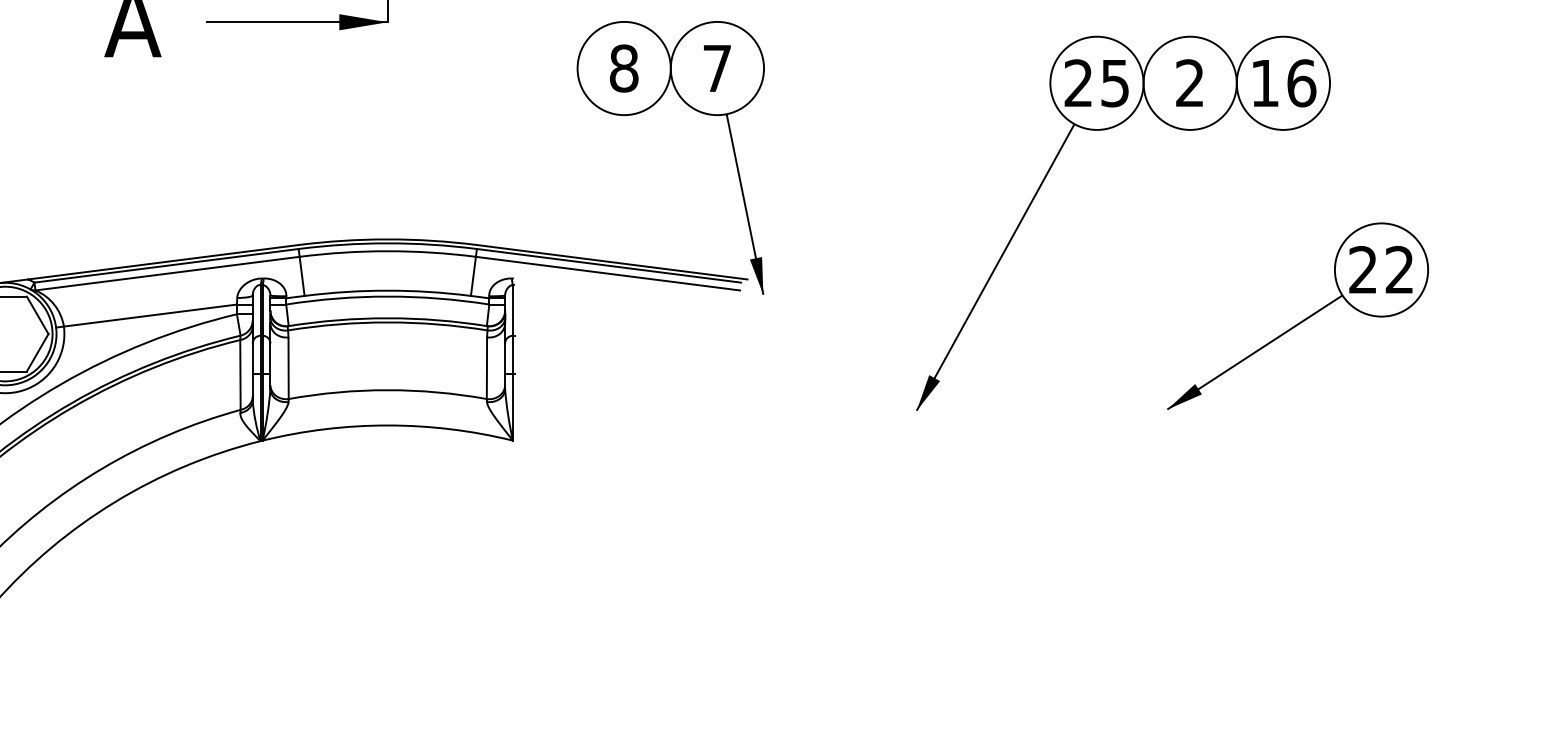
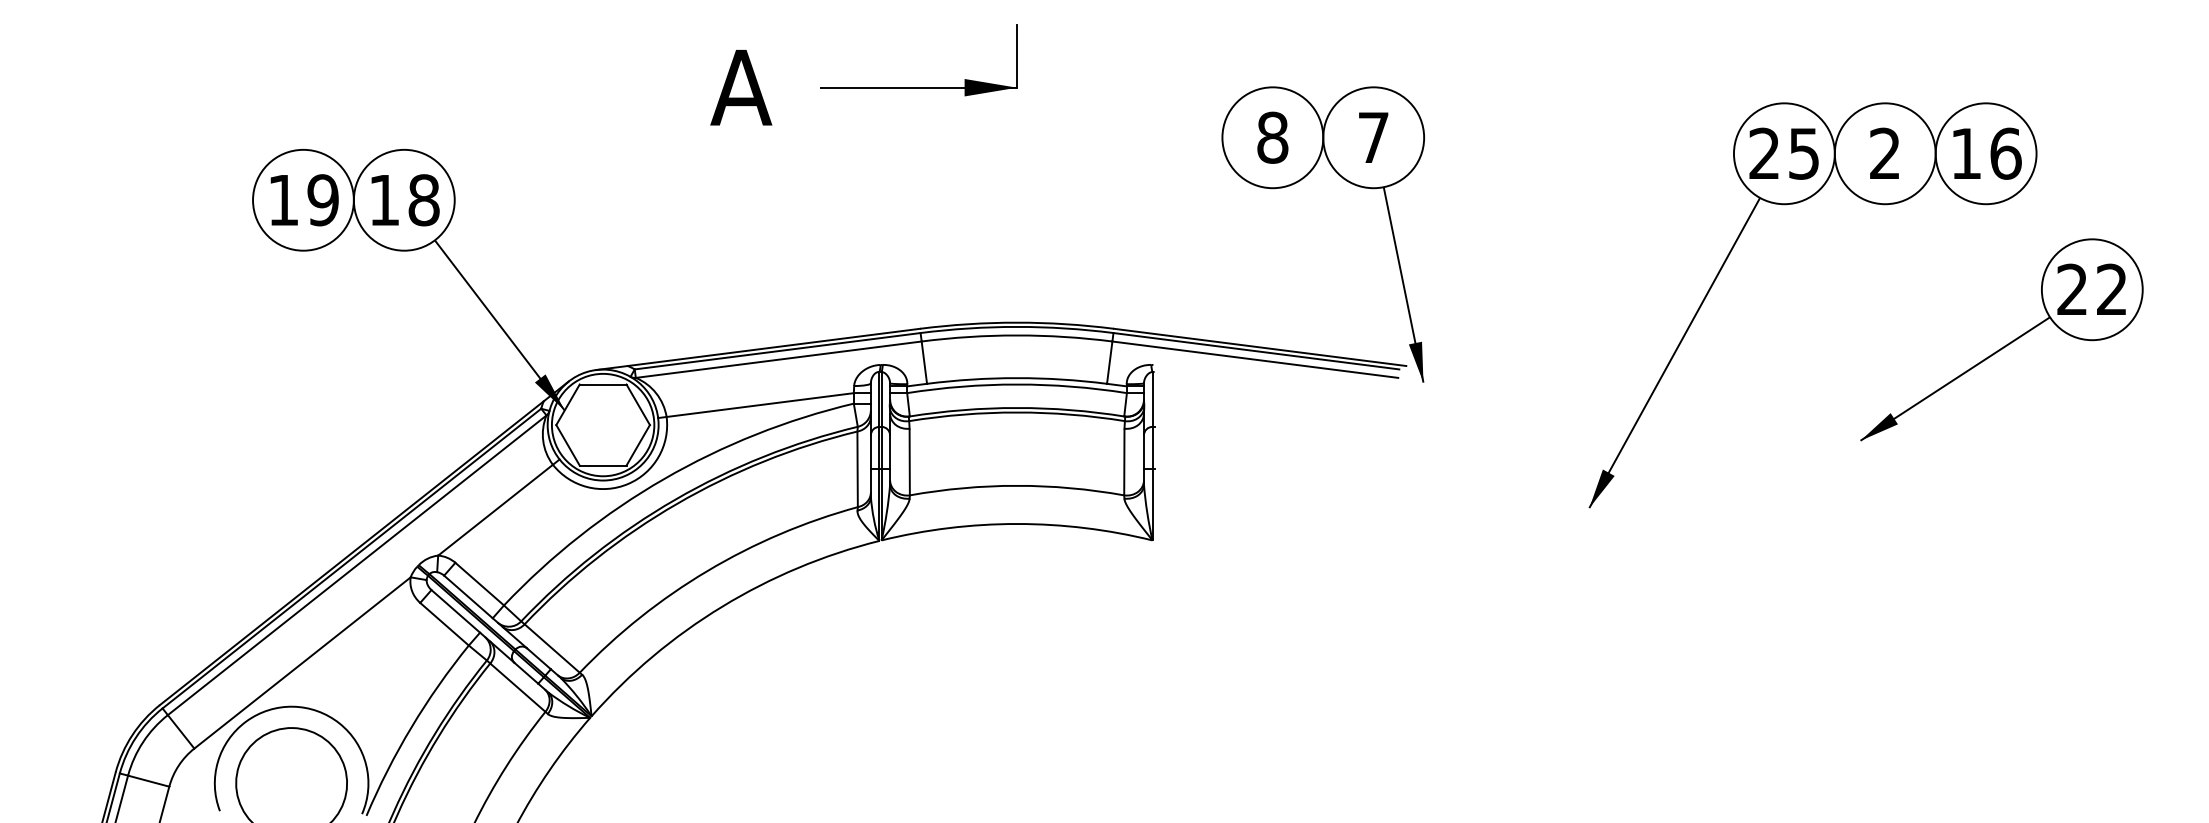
part: (1300, 321) -> (2004, 345), moved

